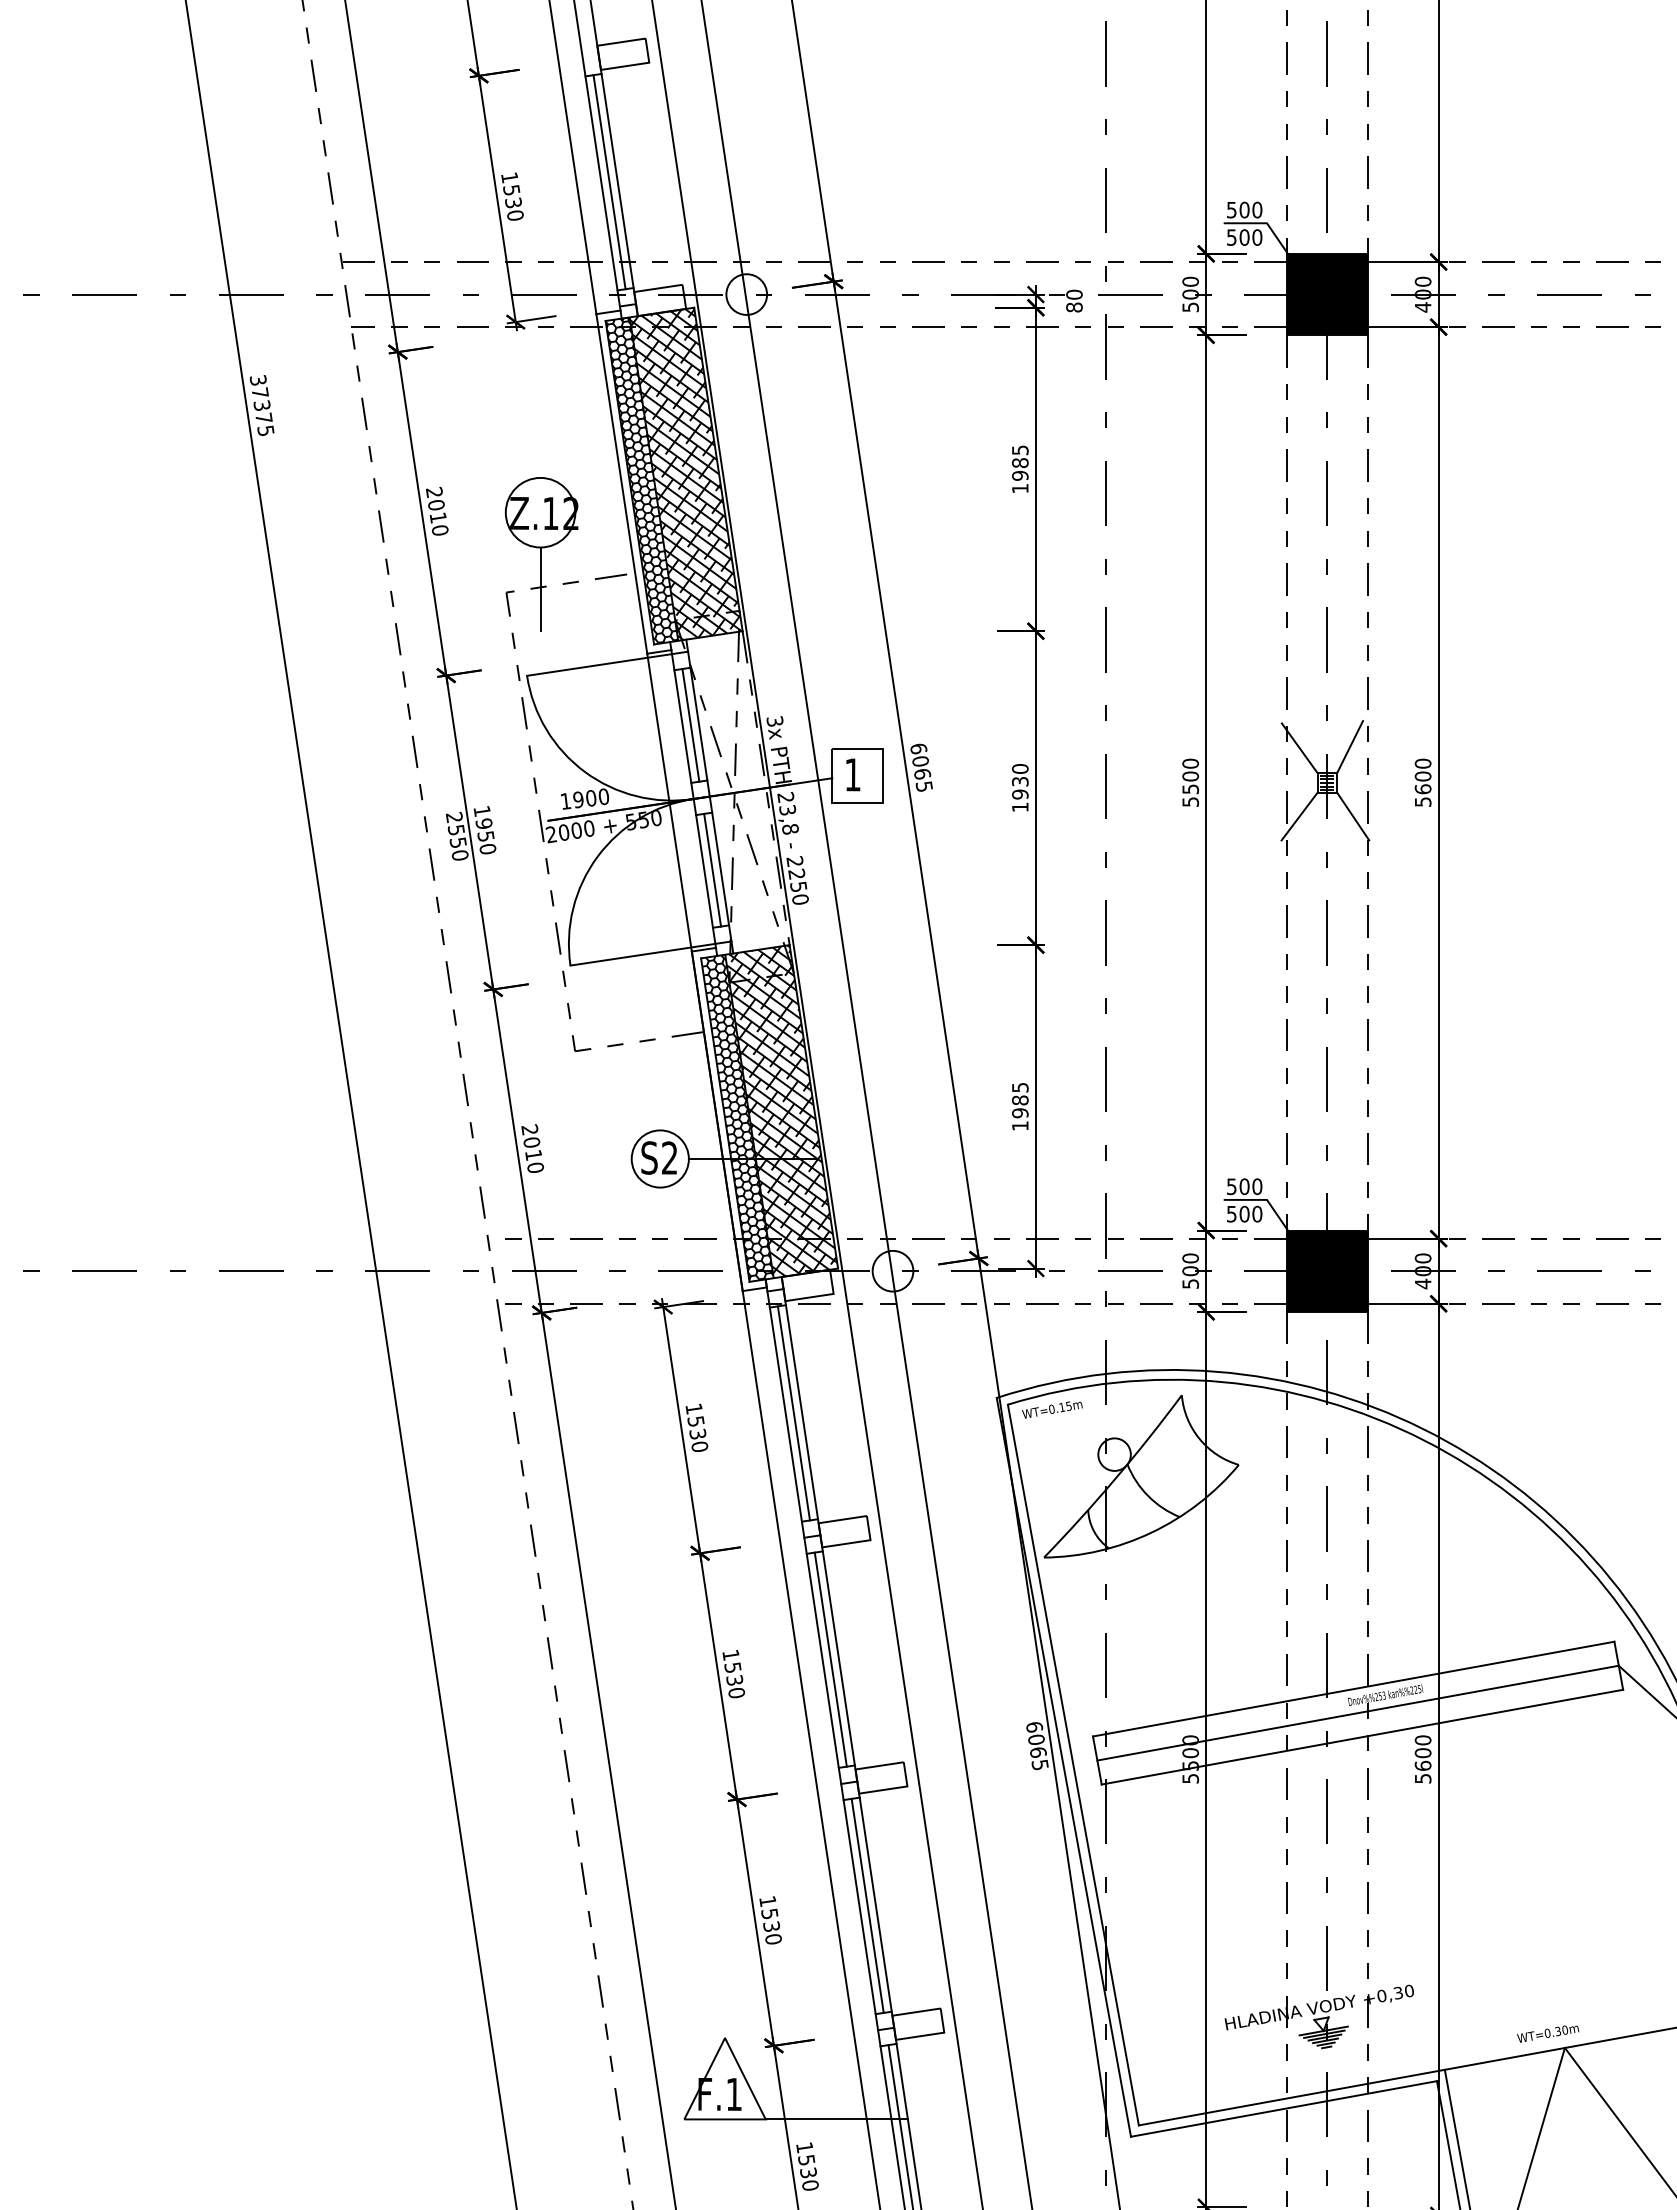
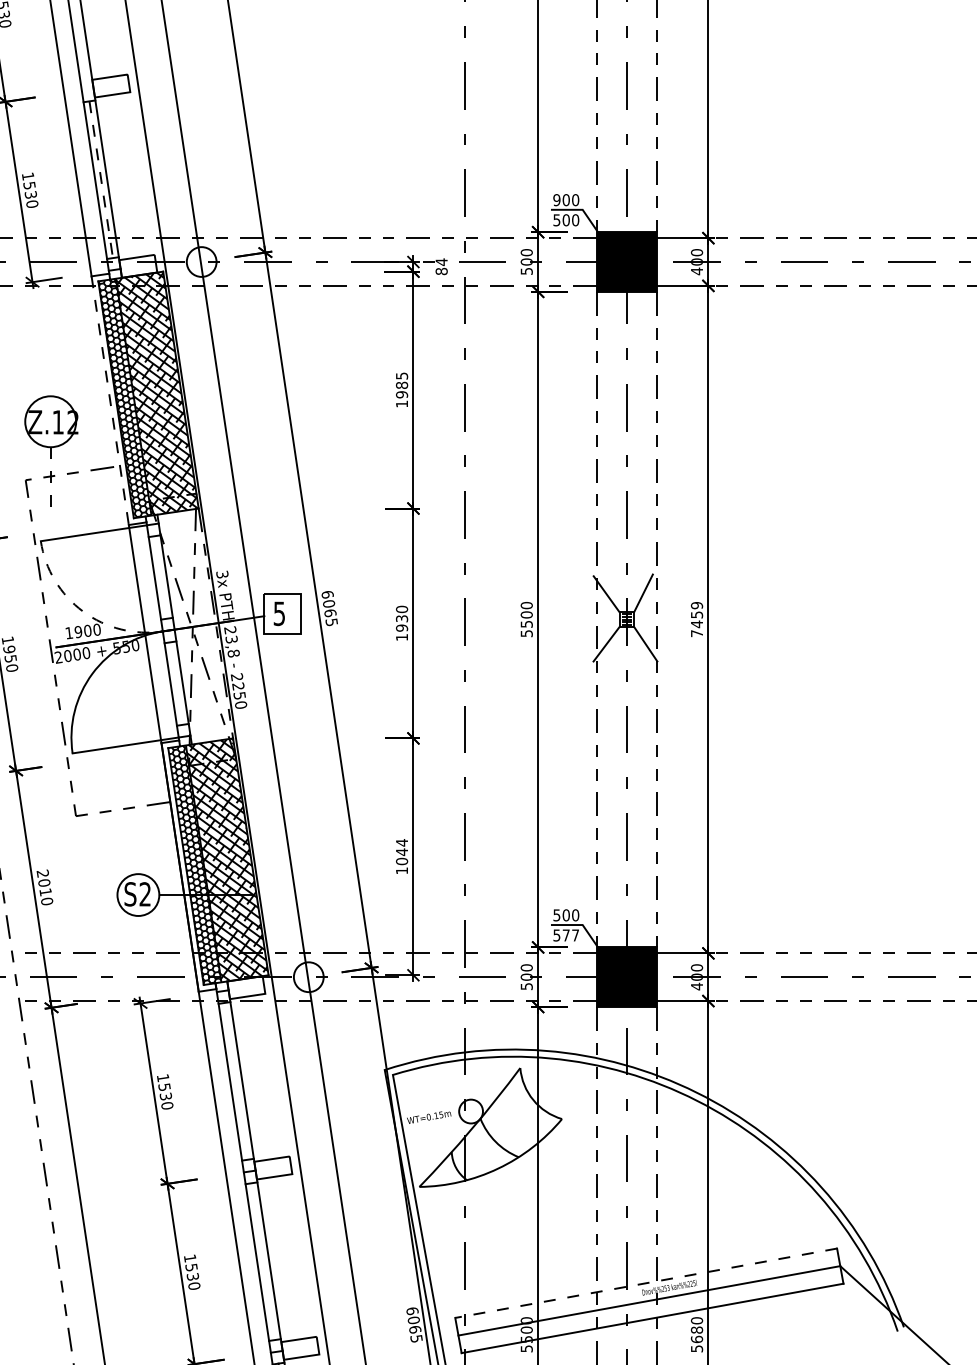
line: (609, 182) -> (101, 179), solid -> dashed
text: (1231, 209) -> (556, 199), 500 -> 900
text: (1074, 294) -> (441, 261), 80 -> 84
line: (621, 483) -> (109, 400), solid -> dashed
line: (540, 590) -> (50, 478), solid -> dashed
line: (690, 725) -> (160, 577), removed
arc: (584, 771) -> (82, 611), solid -> dashed
text: (852, 774) -> (279, 613), 1 -> 5
text: (1422, 782) -> (696, 619), 5600 -> 7459
line: (712, 869) -> (176, 683), removed
text: (1020, 1100) -> (402, 852), 1985 -> 1044
text: (1250, 1213) -> (570, 934), 500 -> 577
text: (1052, 1409) -> (429, 1117), moved
line: (793, 1413) -> (235, 1081), removed
line: (830, 1659) -> (263, 1261), removed
line: (1353, 1689) -> (646, 1283), solid -> dashed
text: (1423, 1753) -> (697, 1330), 5600 -> 5680

